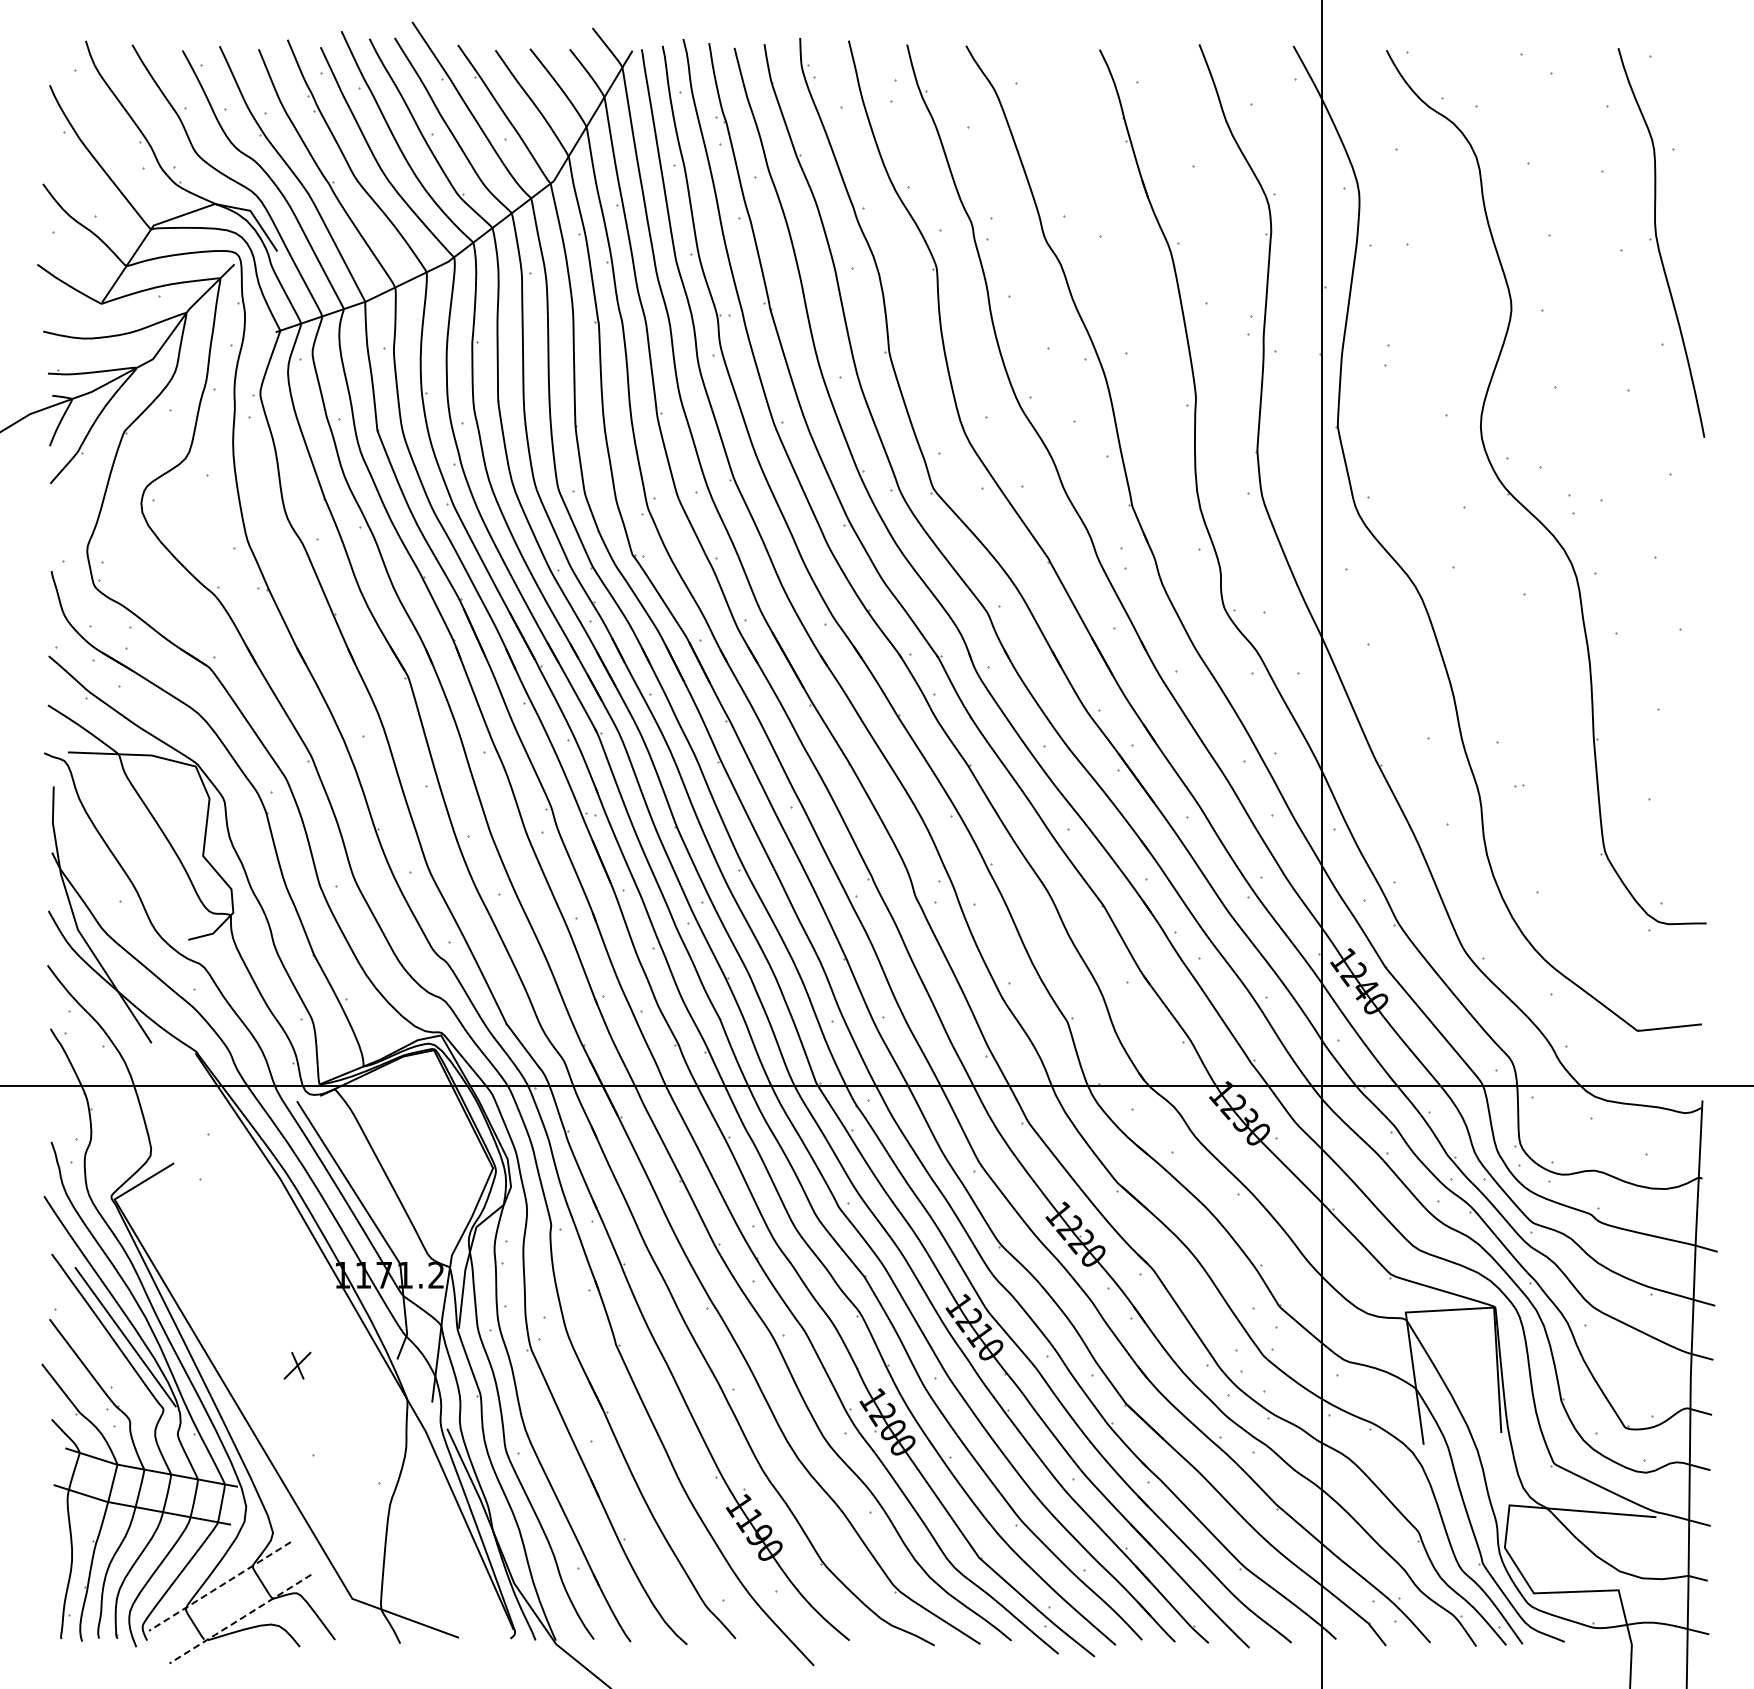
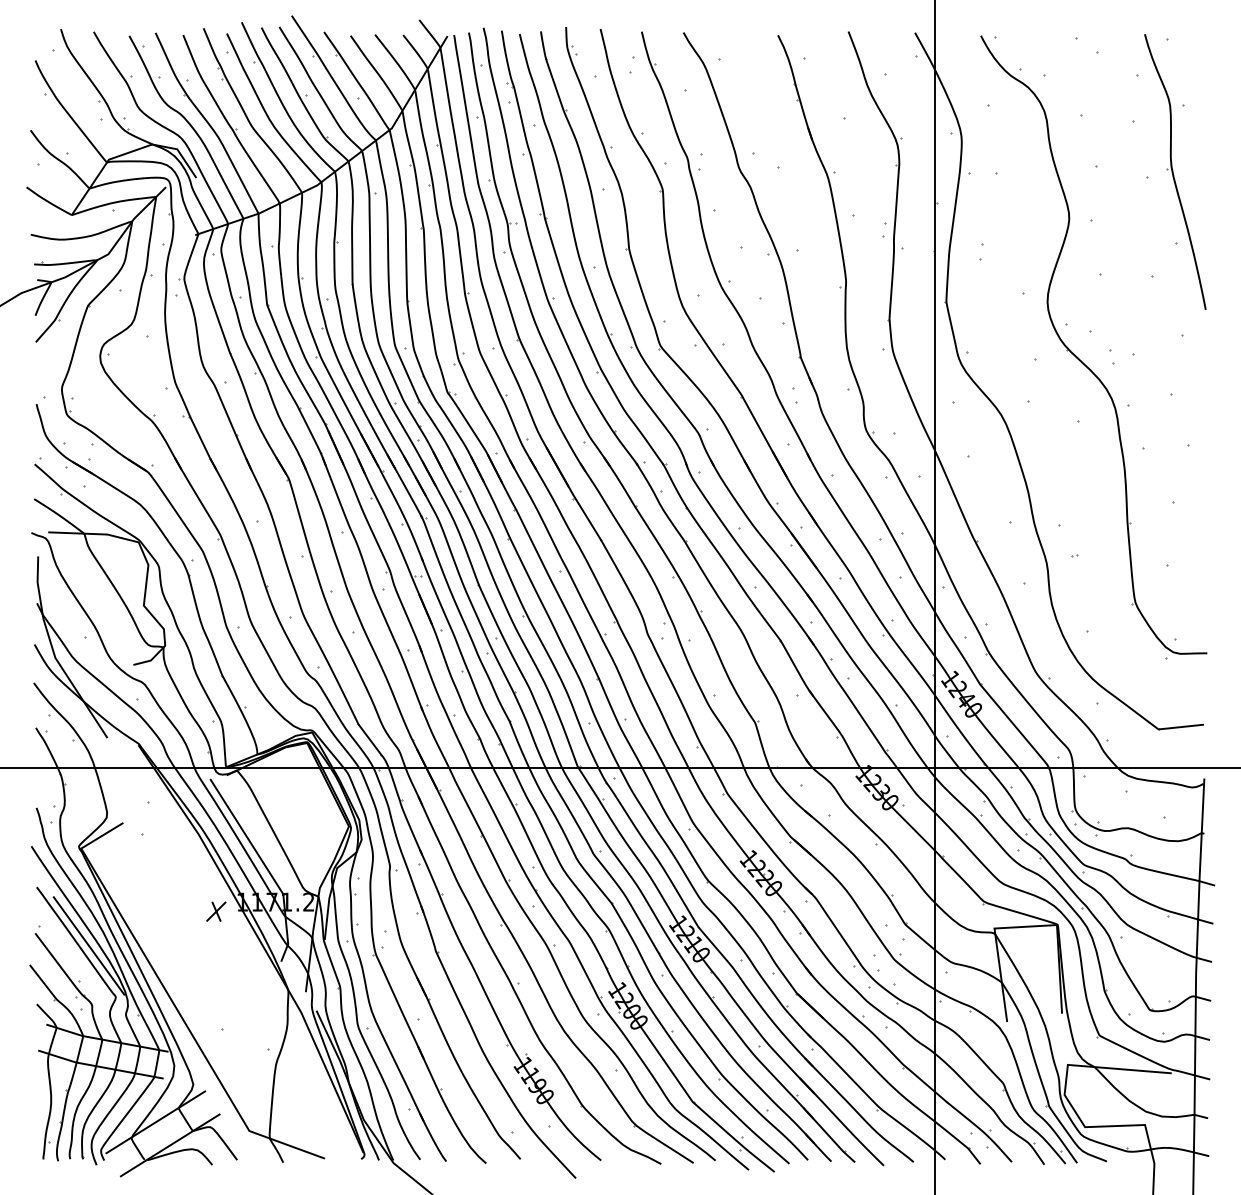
part: (297, 1365) -> (216, 911), moved
line: (219, 1586) -> (155, 1122), dashed -> solid
line: (240, 1619) -> (170, 1145), dashed -> solid

